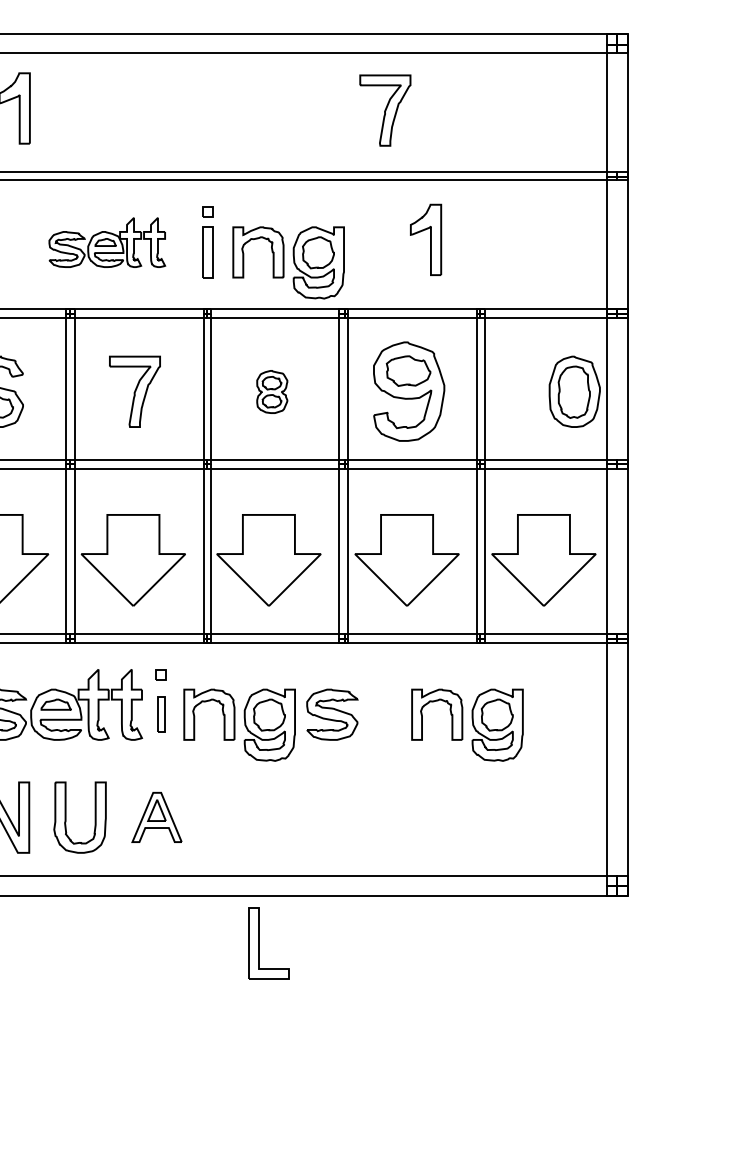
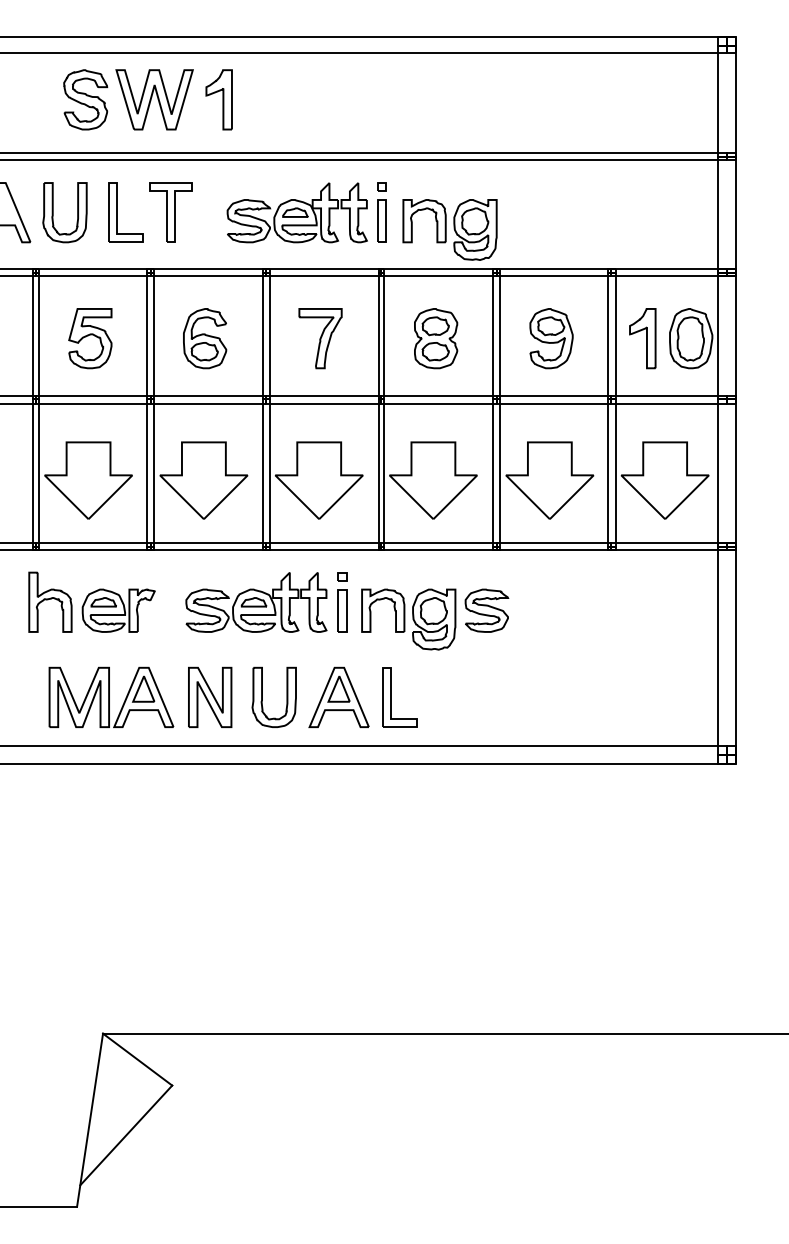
part: (385, 110) -> (531, 101), removed
part: (425, 239) -> (642, 338), moved
part: (106, 242) -> (296, 212), size x1.43
part: (272, 391) -> (436, 338), size x1.67
part: (409, 391) -> (551, 338), size x0.71
part: (161, 714) -> (342, 610), size x1.43
part: (467, 725) -> (600, 619), removed
part: (156, 816) -> (338, 696), size x1.43
part: (259, 943) -> (391, 697), moved

